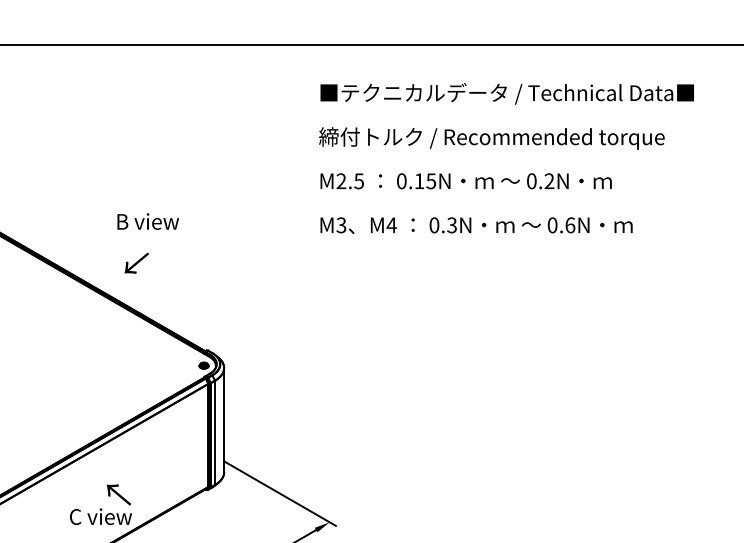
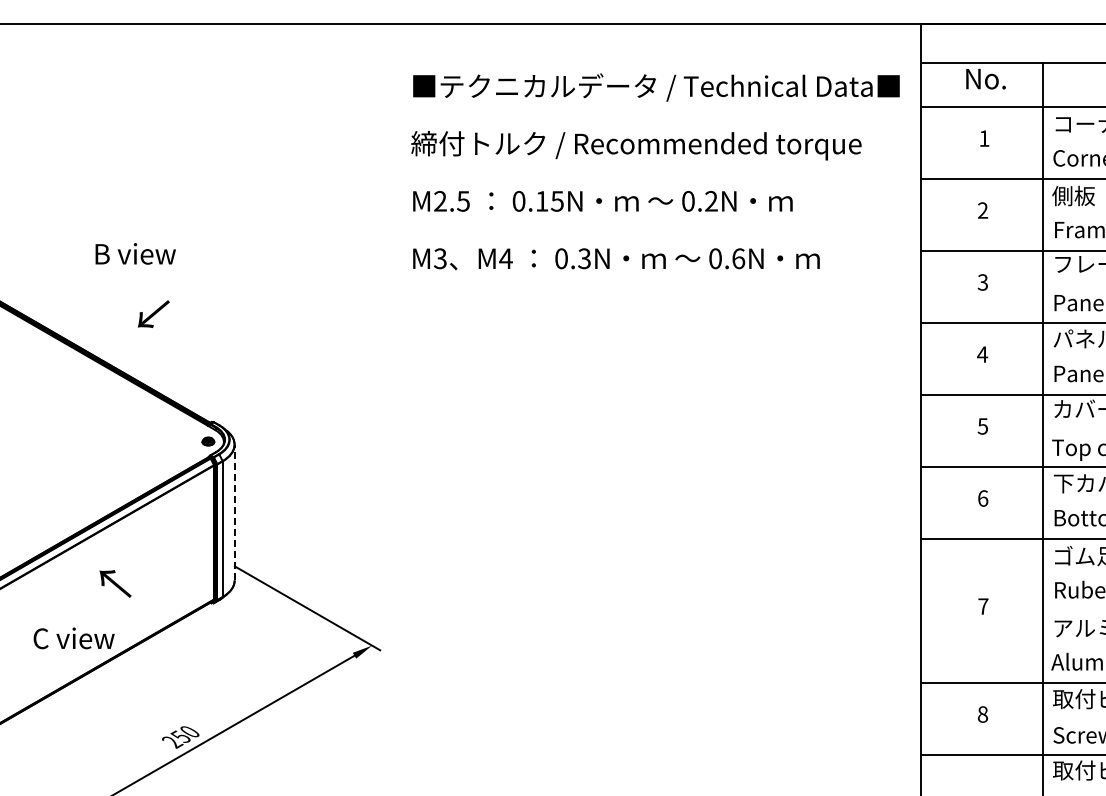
text: (506, 158) -> (655, 171), moved
text: (136, 262) -> (153, 313), moved
line: (224, 420) -> (234, 512), solid -> dashed
text: (118, 494) -> (115, 583), moved

